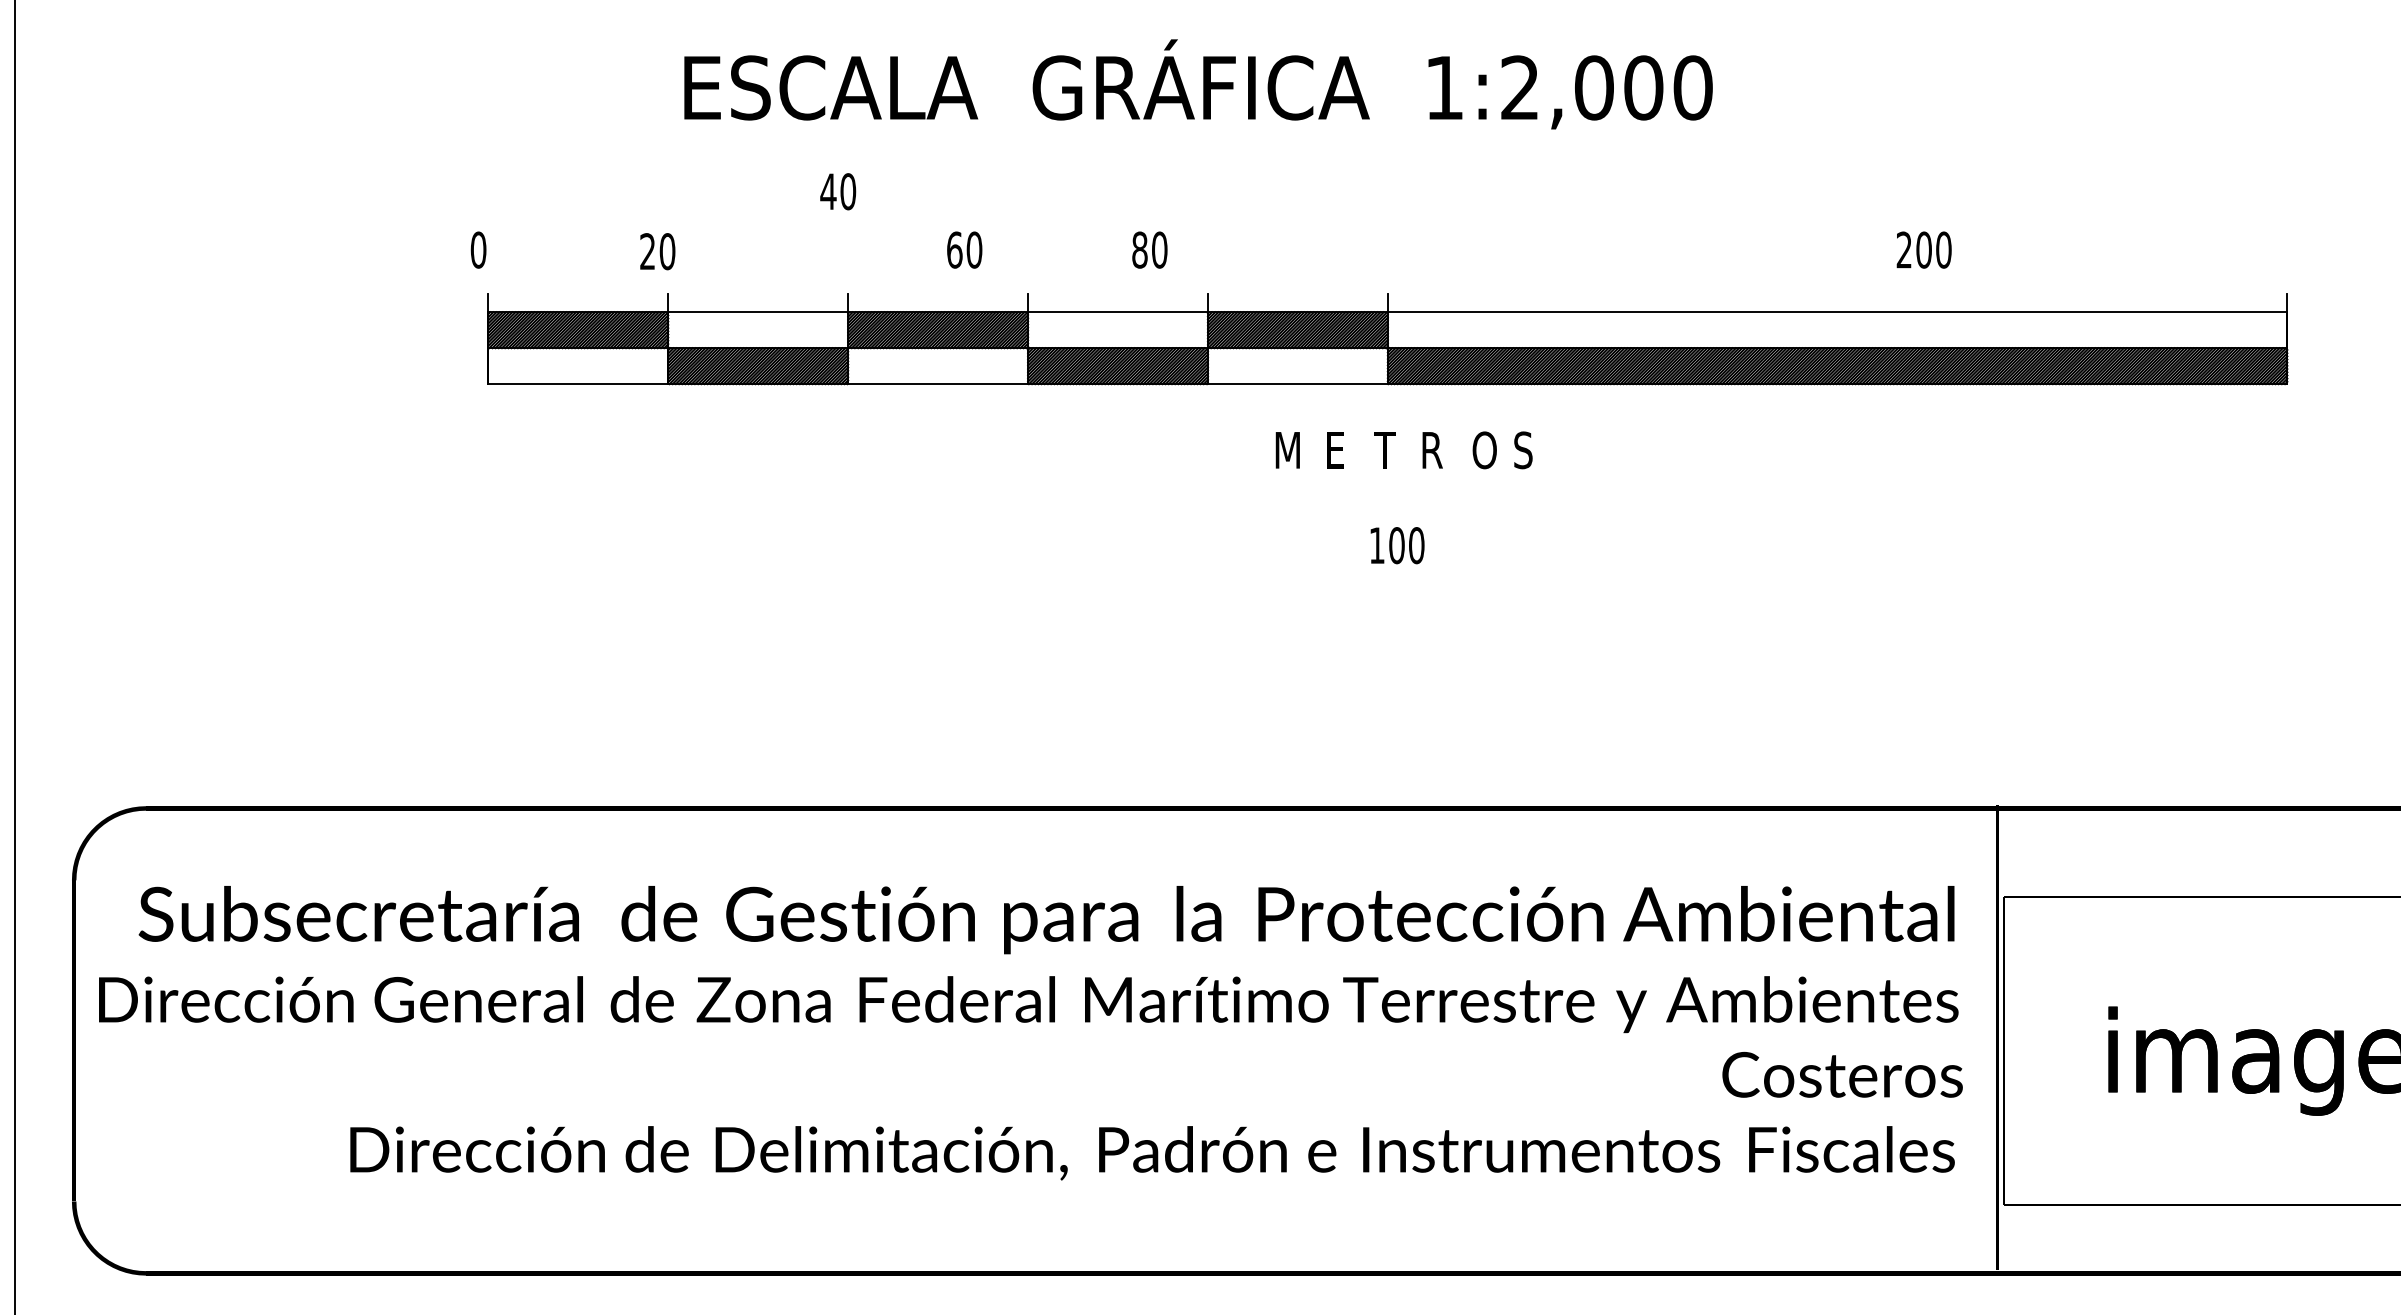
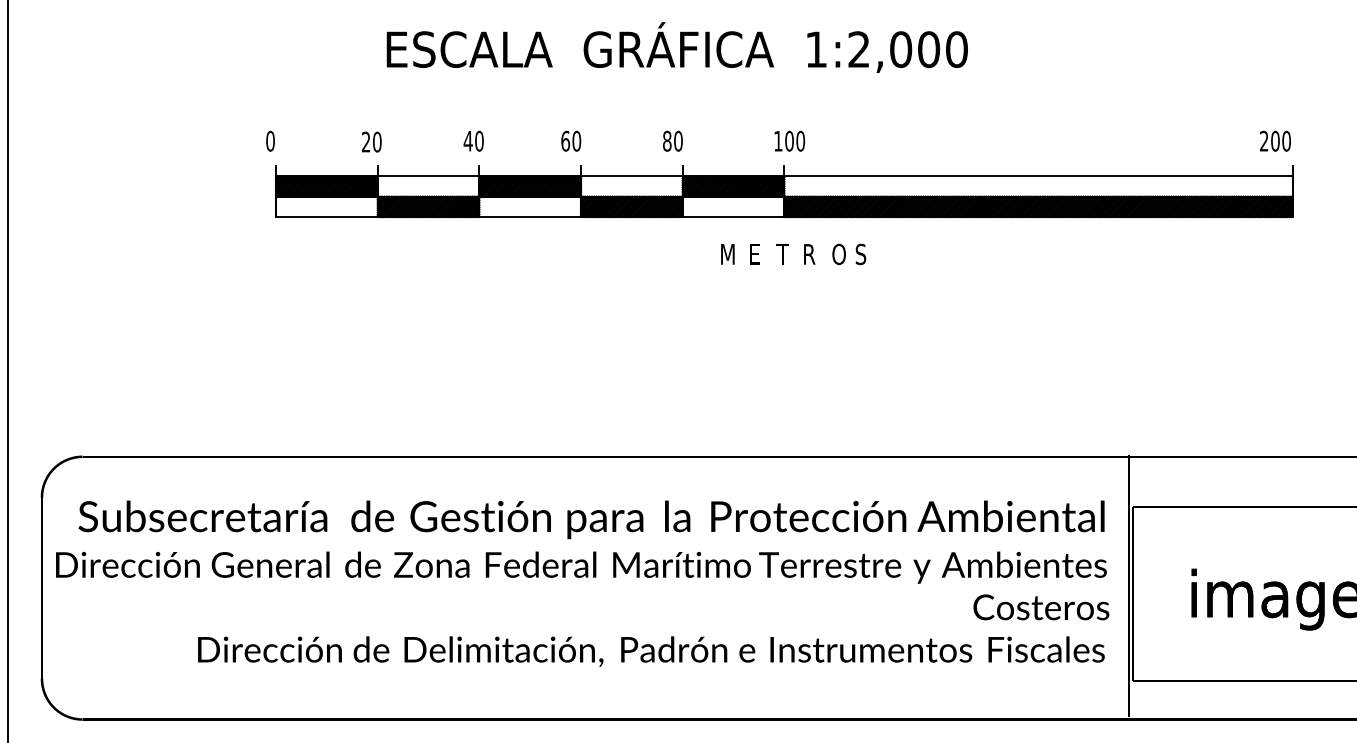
text: (837, 190) -> (473, 140), moved
text: (965, 248) -> (571, 140), moved
text: (1149, 248) -> (672, 140), moved
text: (1924, 248) -> (1275, 140), moved
text: (1396, 544) -> (789, 140), moved

